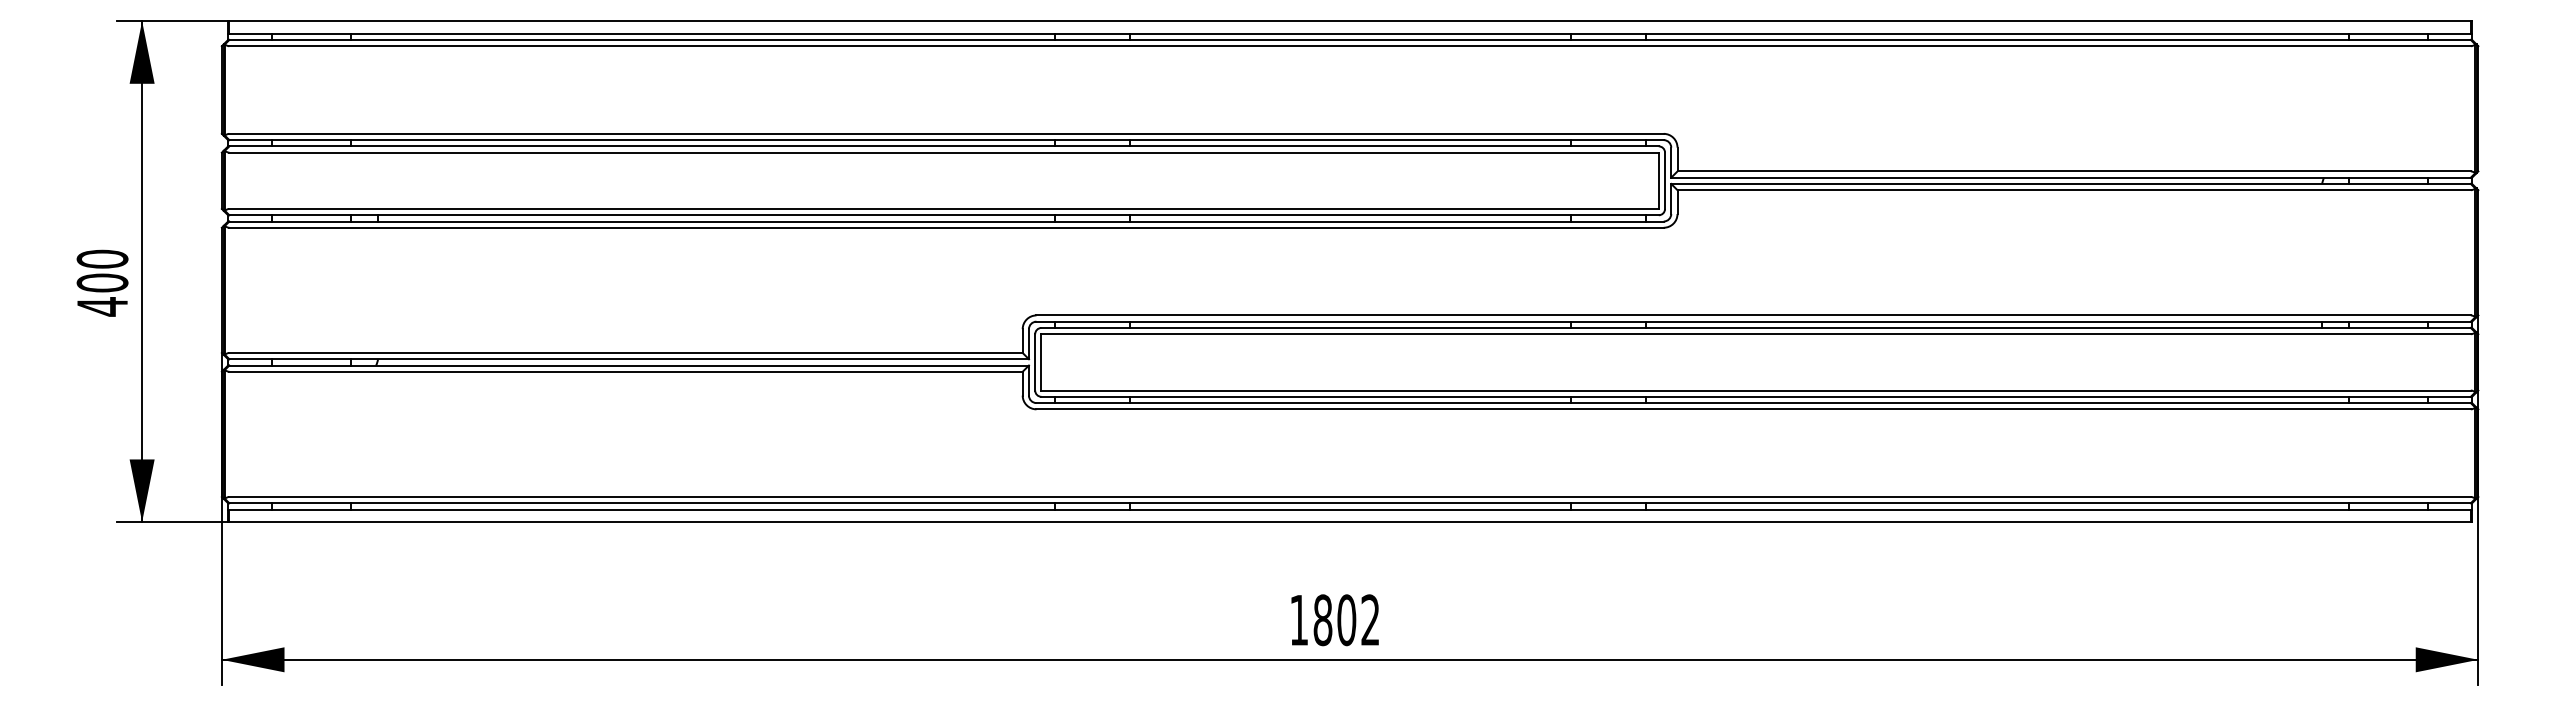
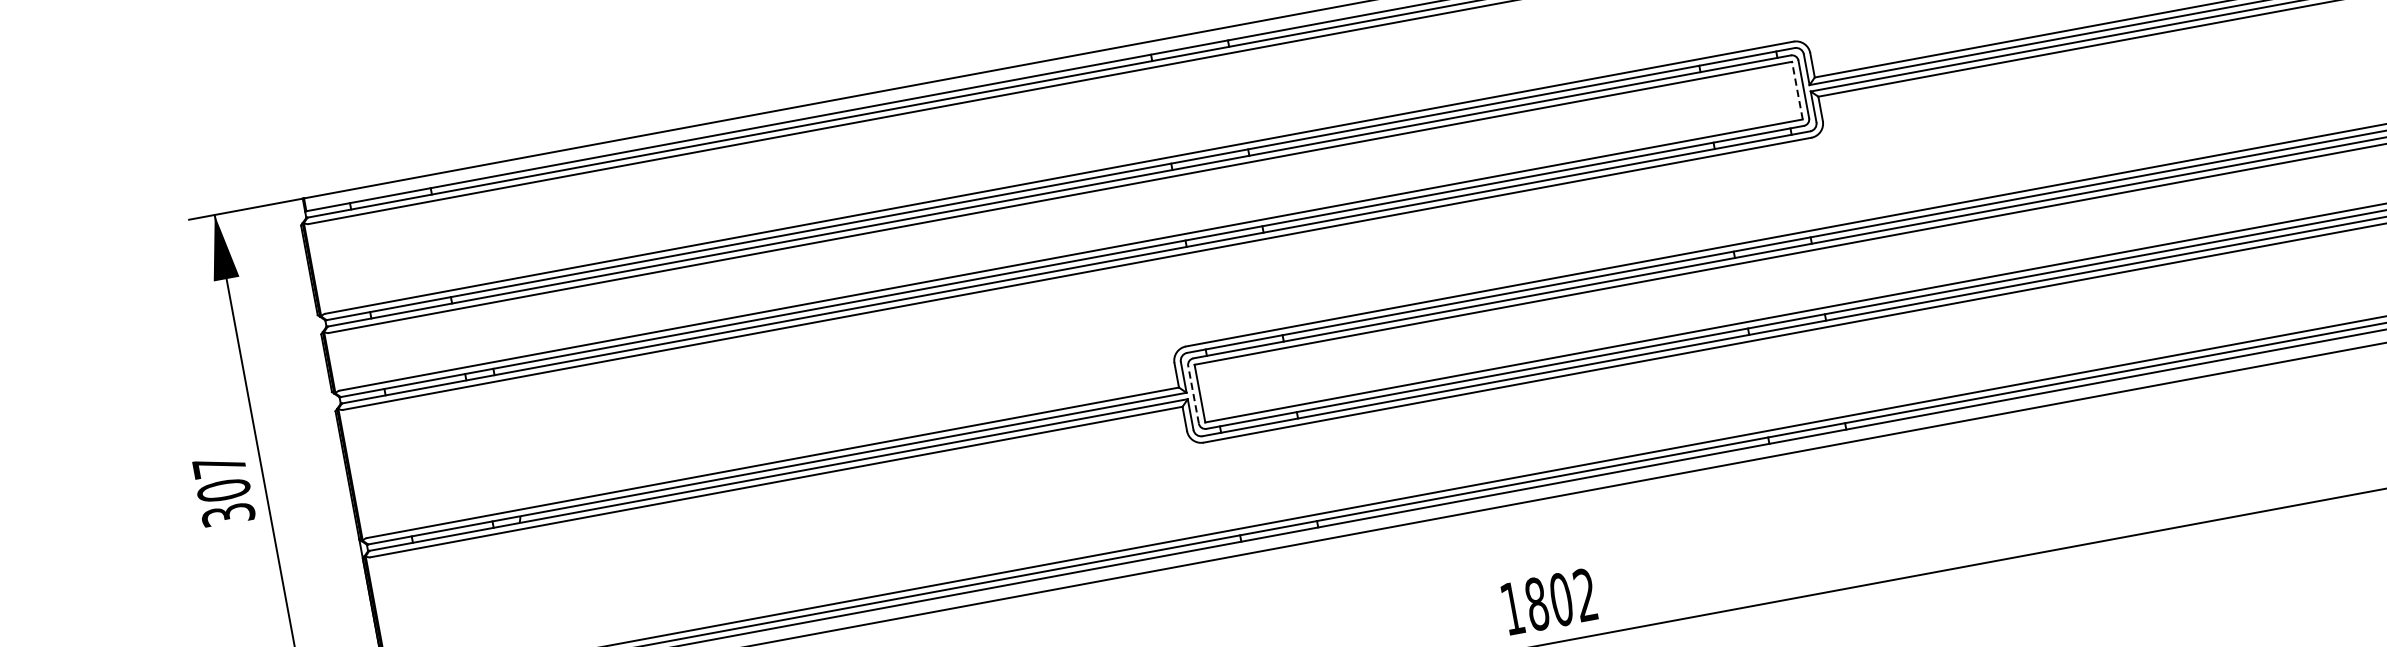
line: (1658, 180) -> (1797, 90), solid -> dashed
text: (102, 282) -> (223, 489), 400 -> 307
line: (1035, 361) -> (1193, 393), solid -> dashed

